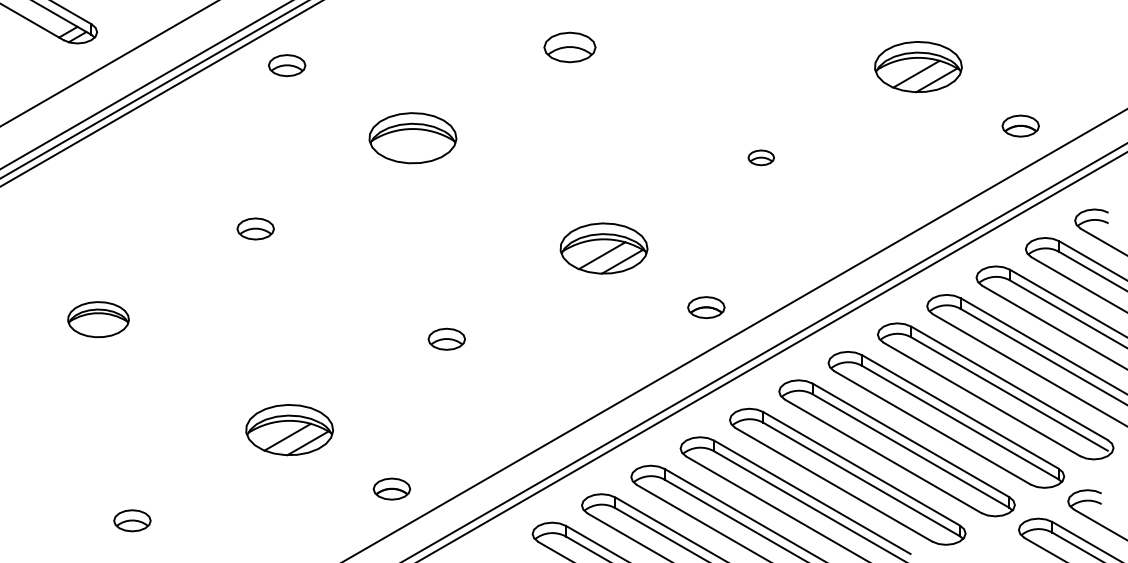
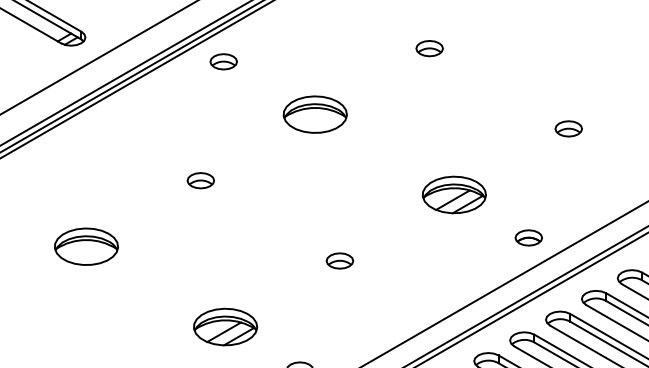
part: (570, 47) -> (429, 48), size x0.71
part: (761, 157) -> (568, 128), size x1.43
part: (98, 319) -> (86, 246), size x1.43

